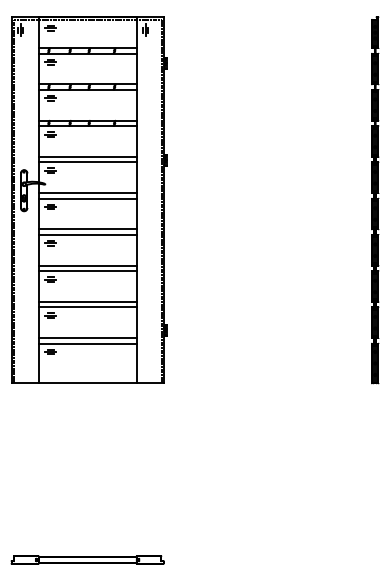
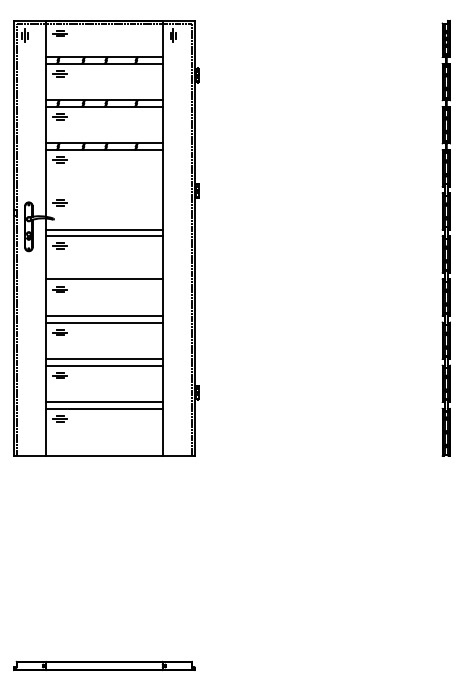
line: (87, 156) -> (104, 186), removed
line: (87, 162) -> (104, 193), removed
line: (87, 229) -> (104, 272), removed

